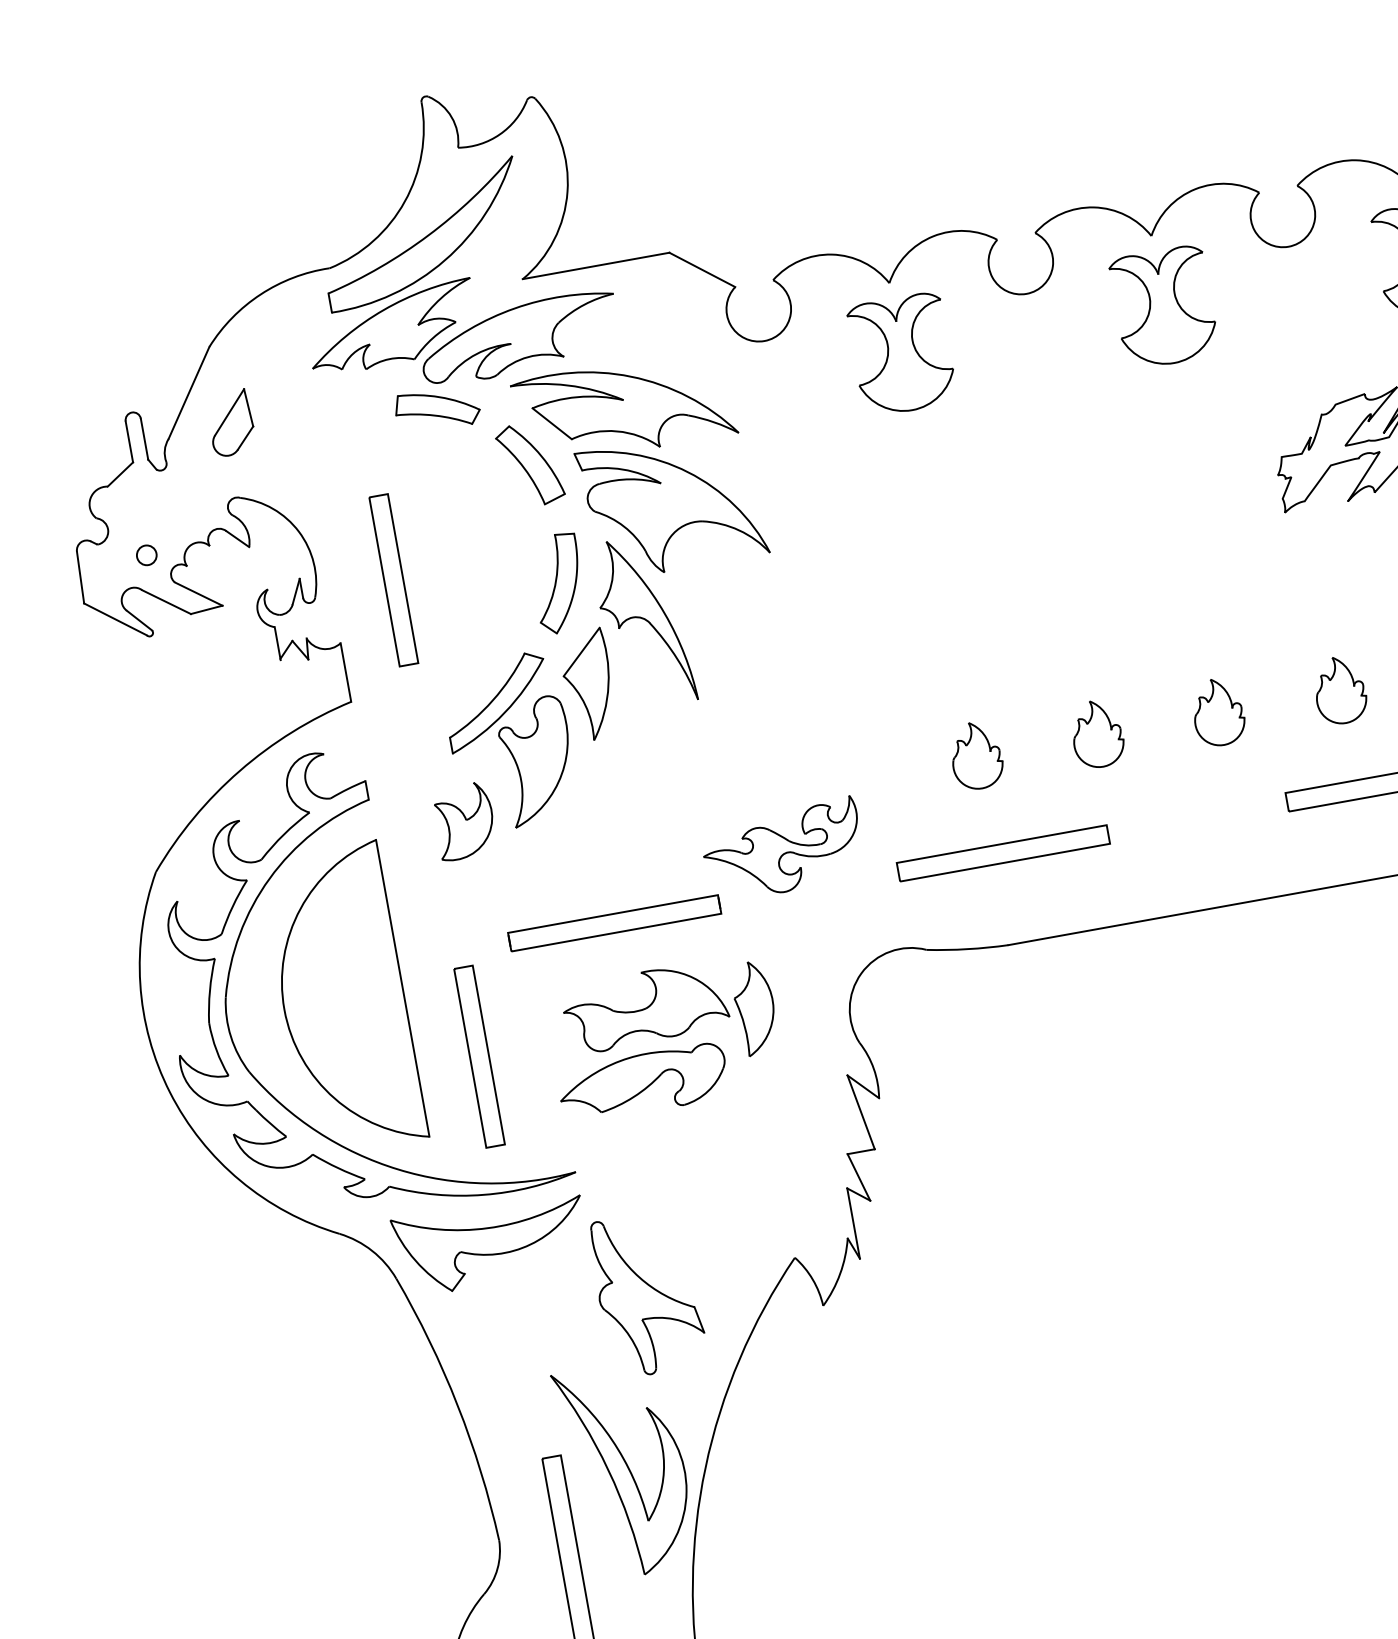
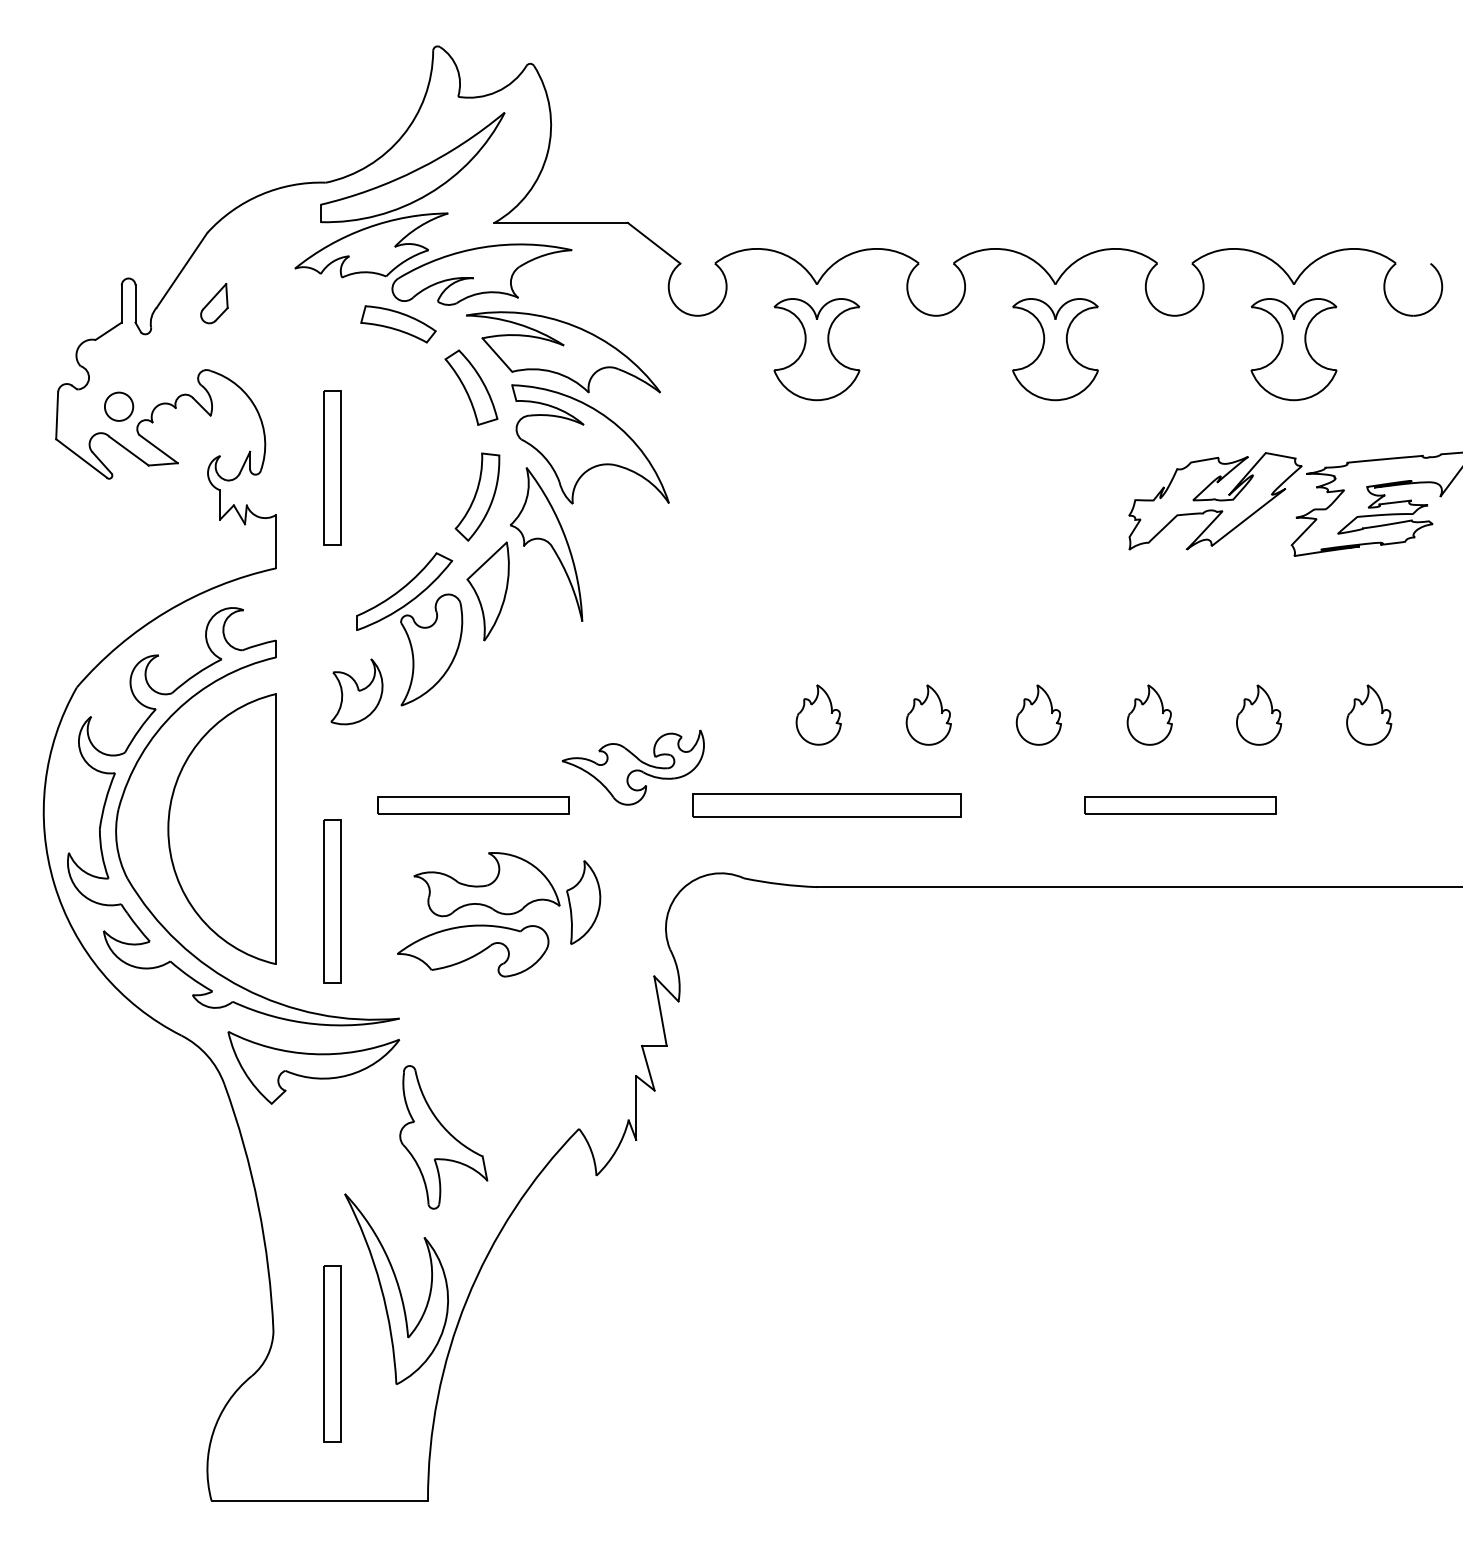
part: (231, 423) -> (214, 303), size x0.7
circle: (146, 555) -> (118, 406), size x1.6
part: (1003, 853) -> (827, 805), size x1.4

